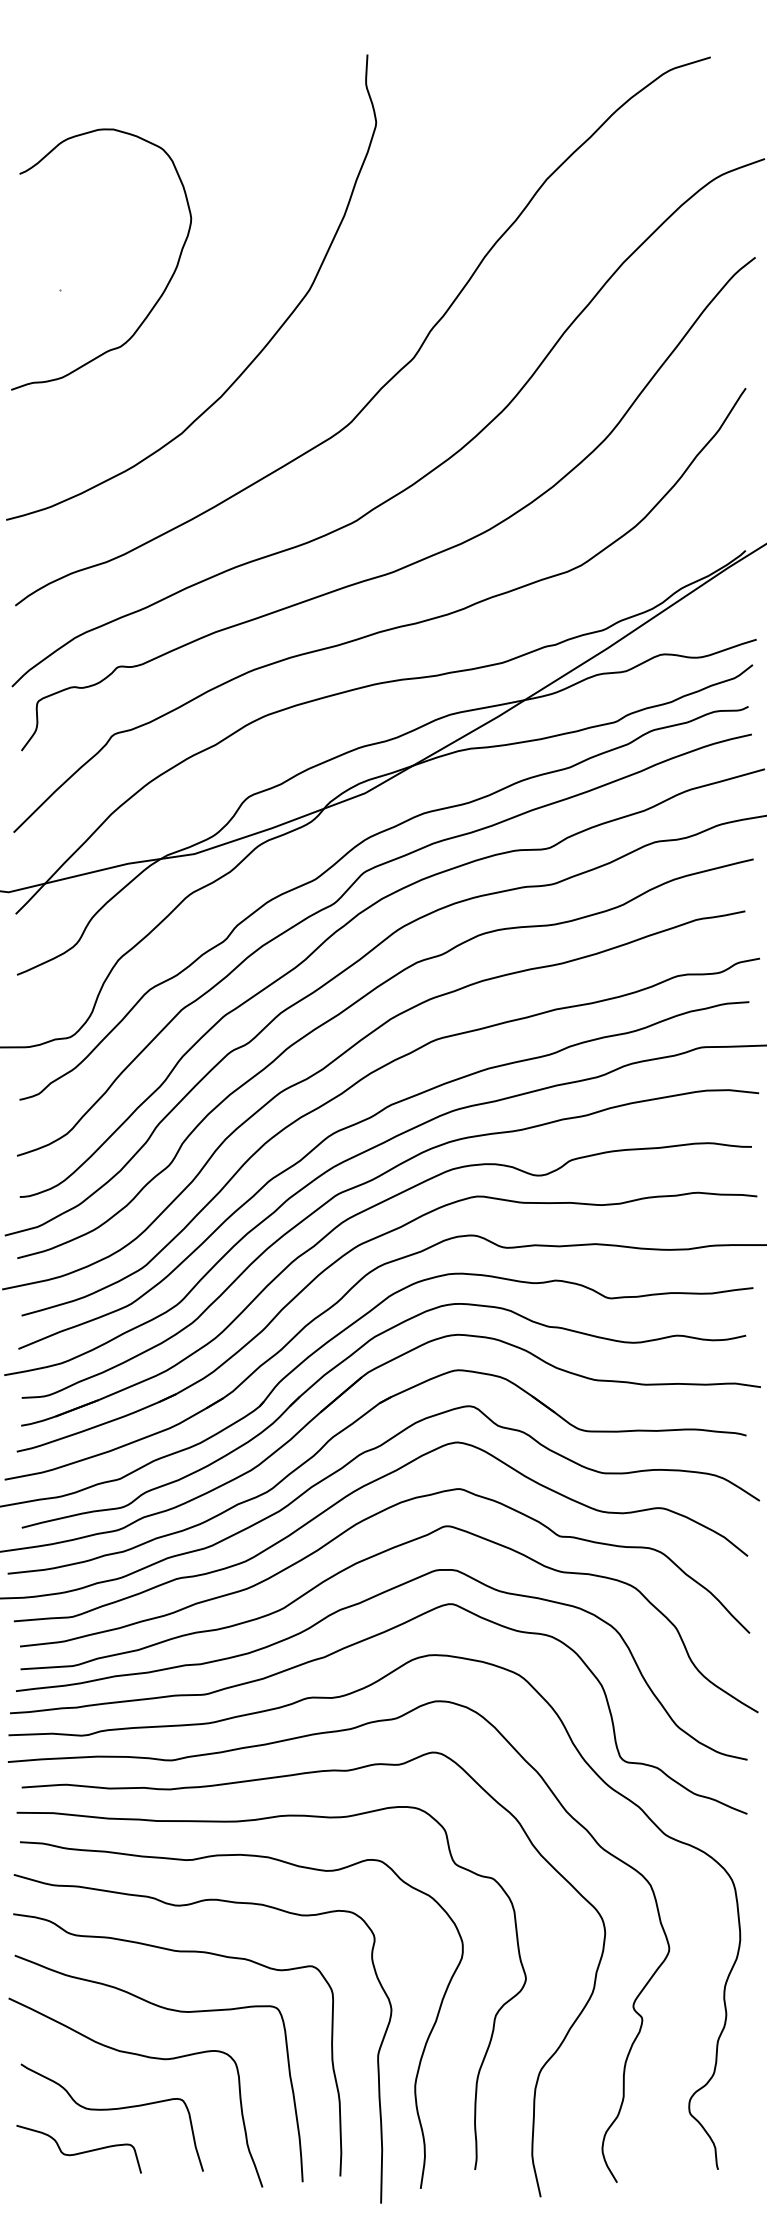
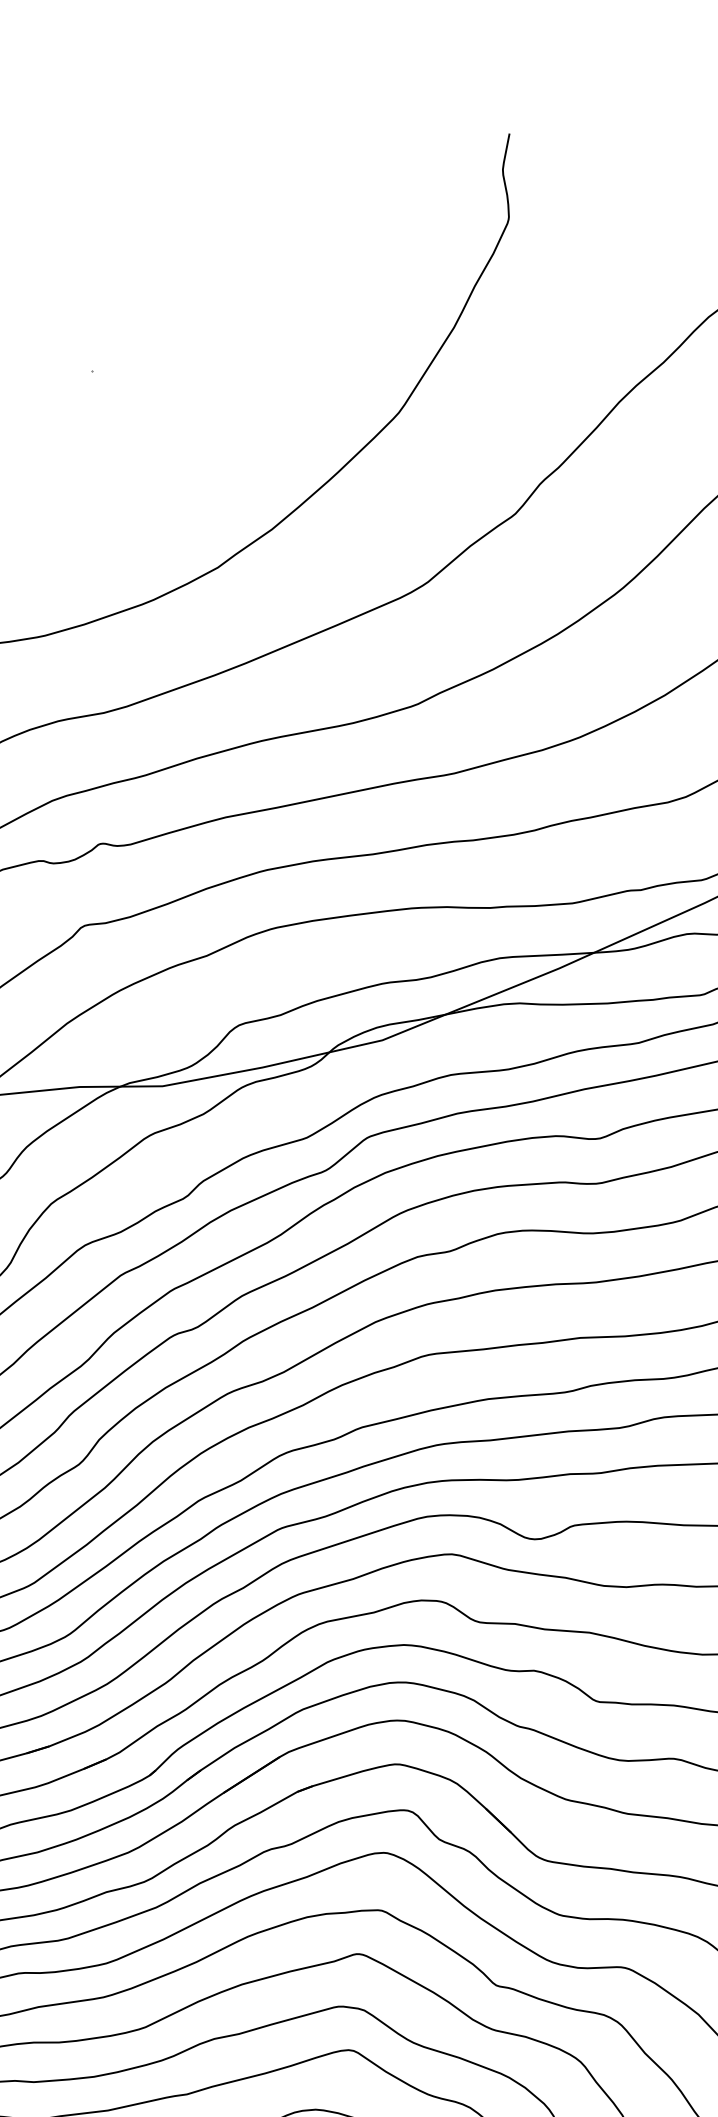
curve: (159, 296) -> (213, 395), removed

